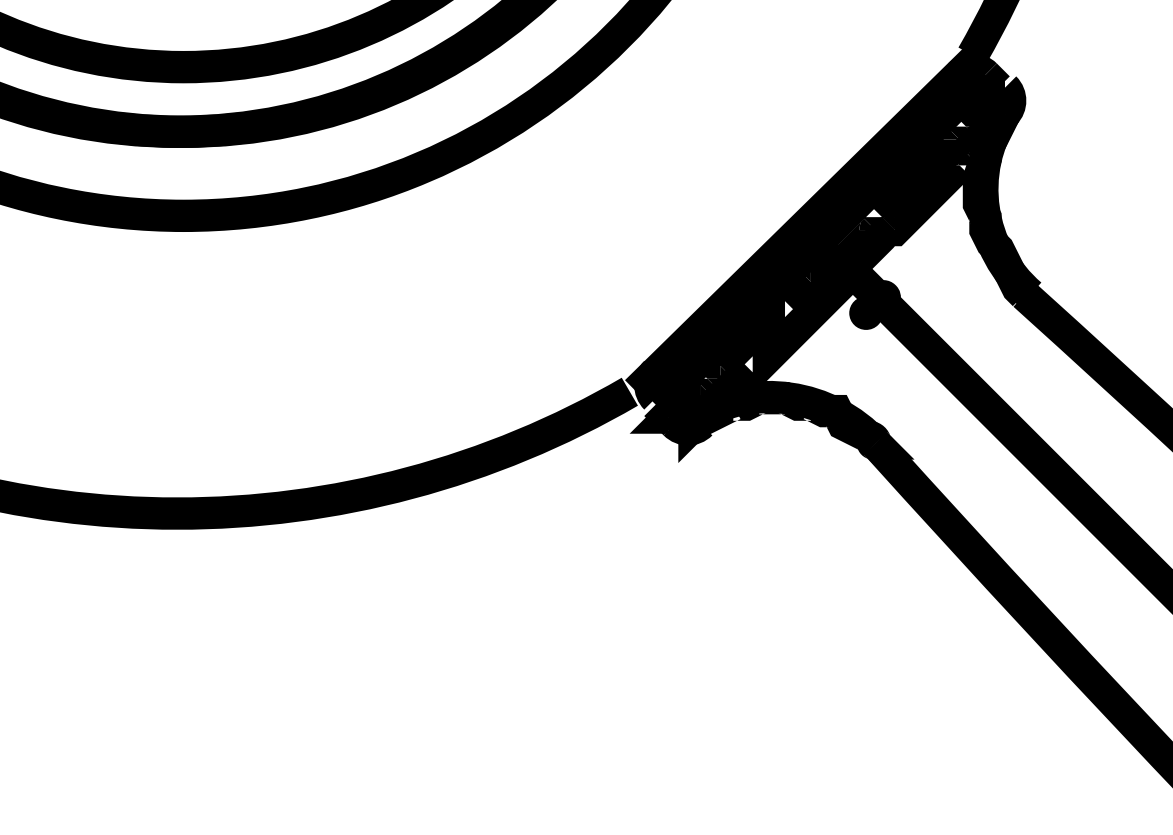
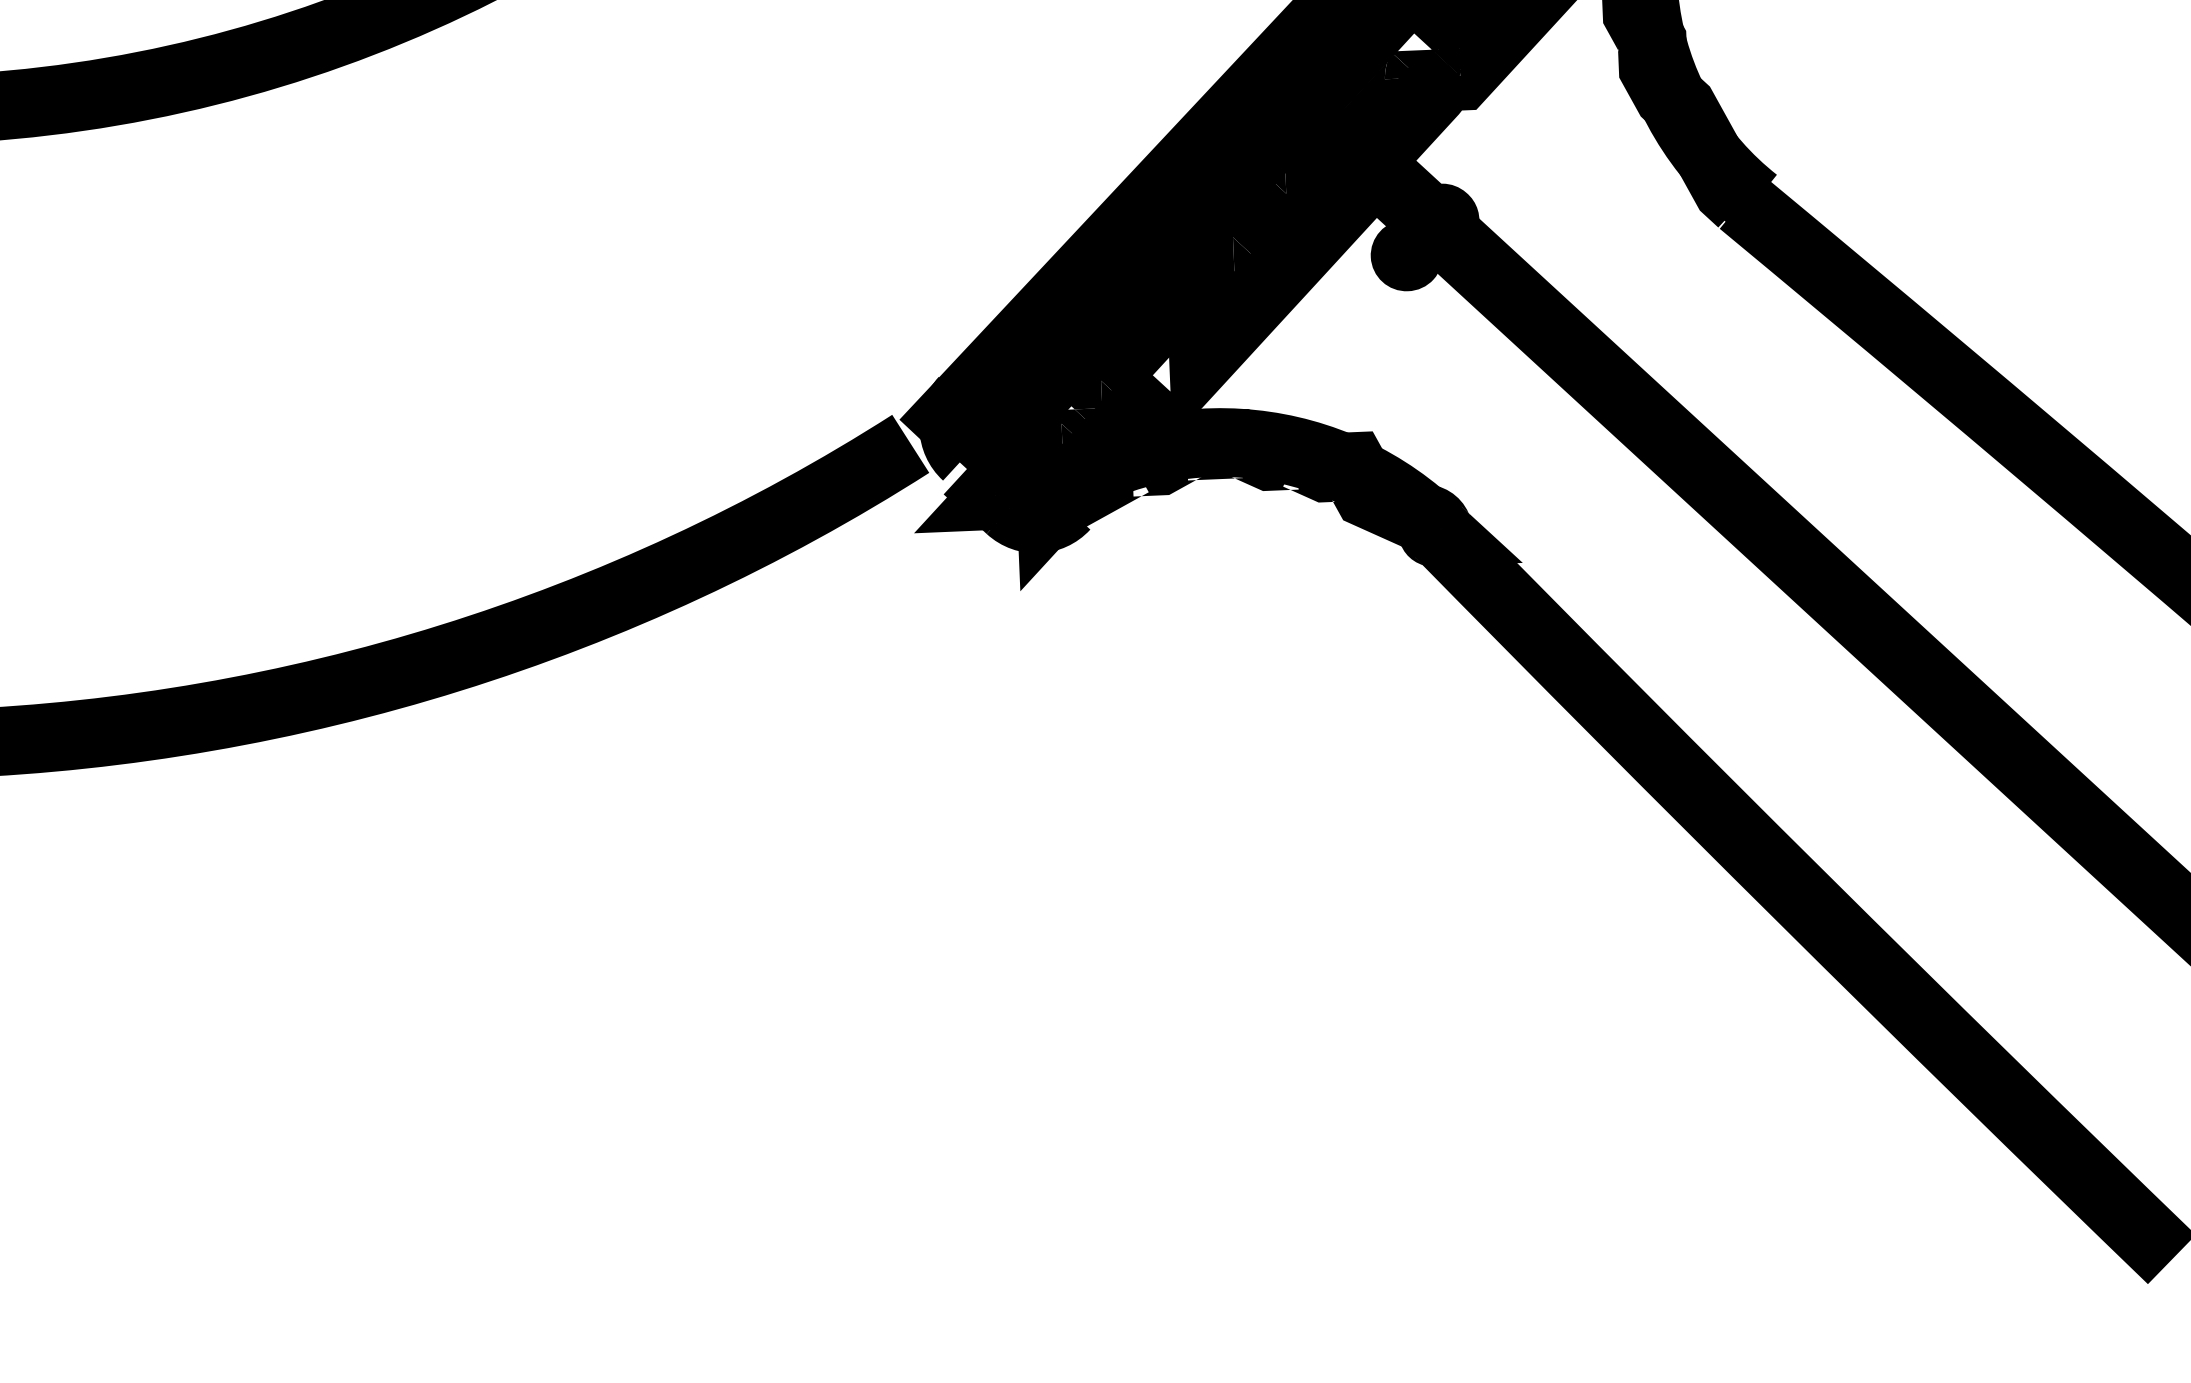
fill: (790, 309) -> (1245, 254), added

